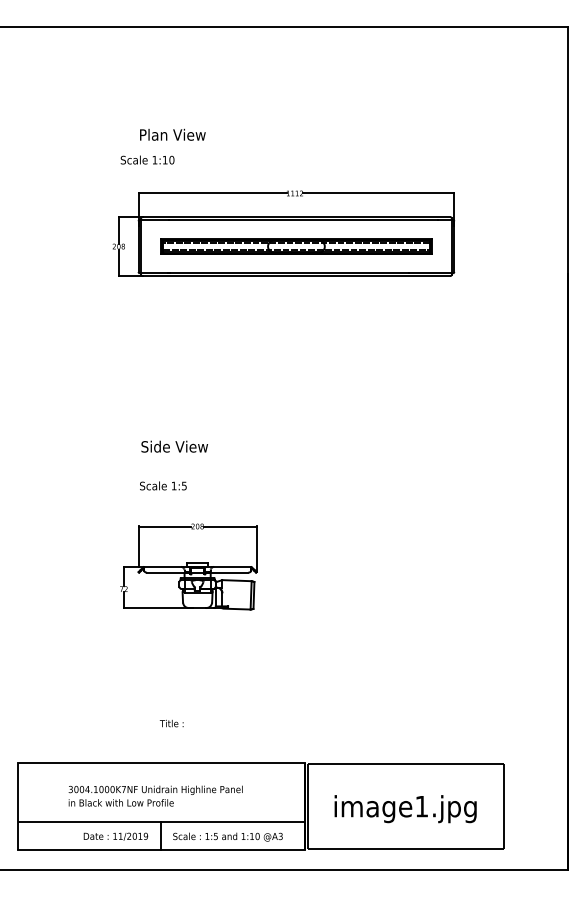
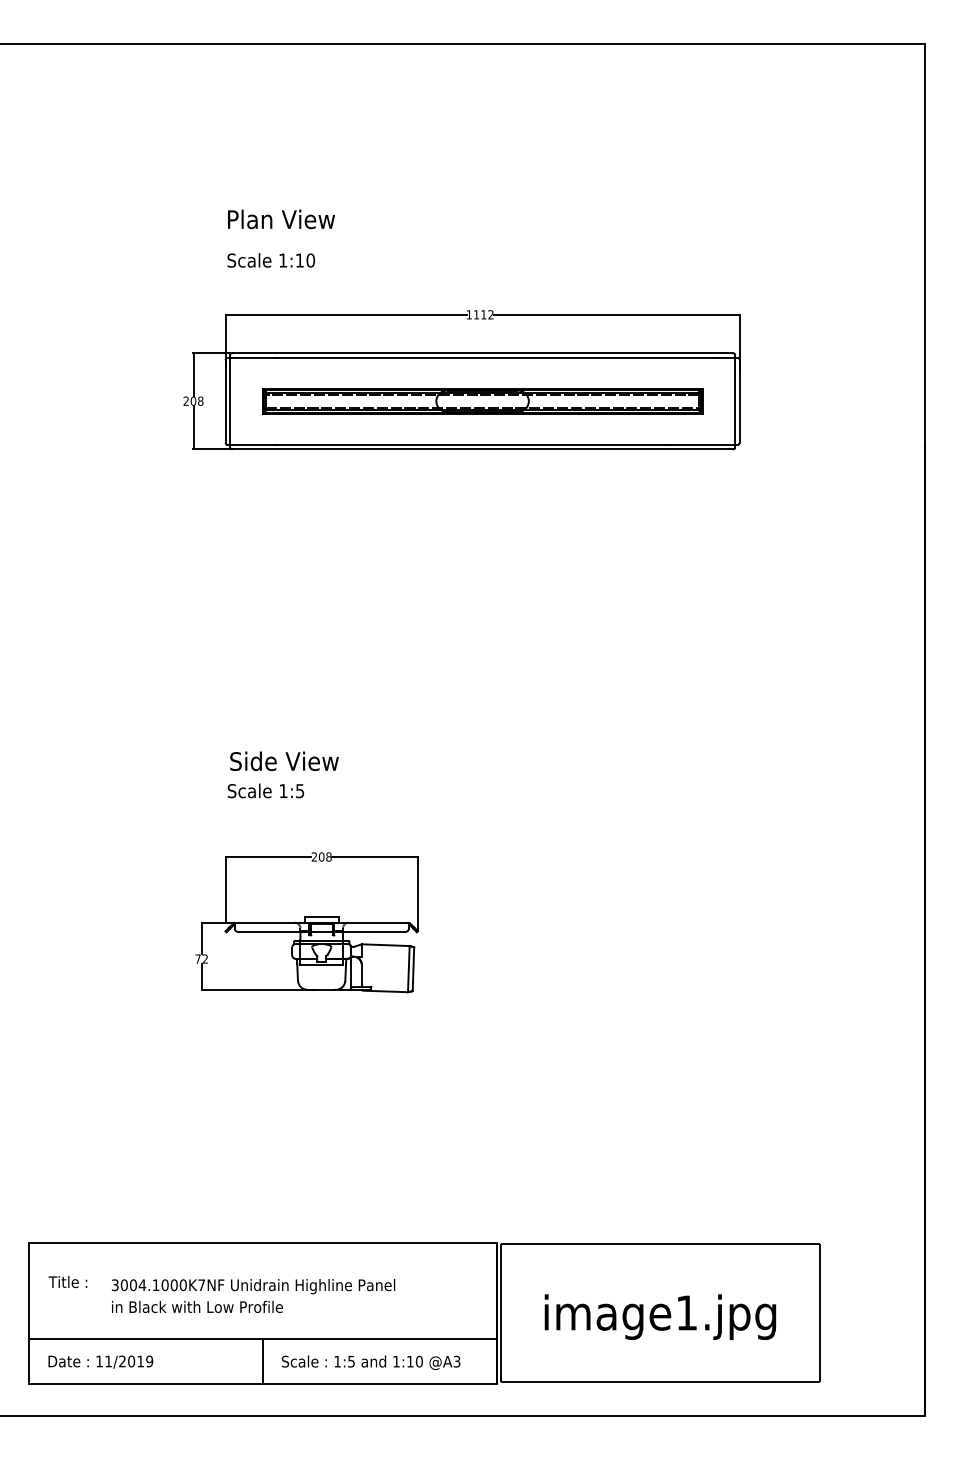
text: (147, 159) -> (271, 259), moved
text: (174, 446) -> (284, 760), moved
text: (171, 723) -> (67, 1281), moved
text: (115, 836) -> (100, 1361), moved

